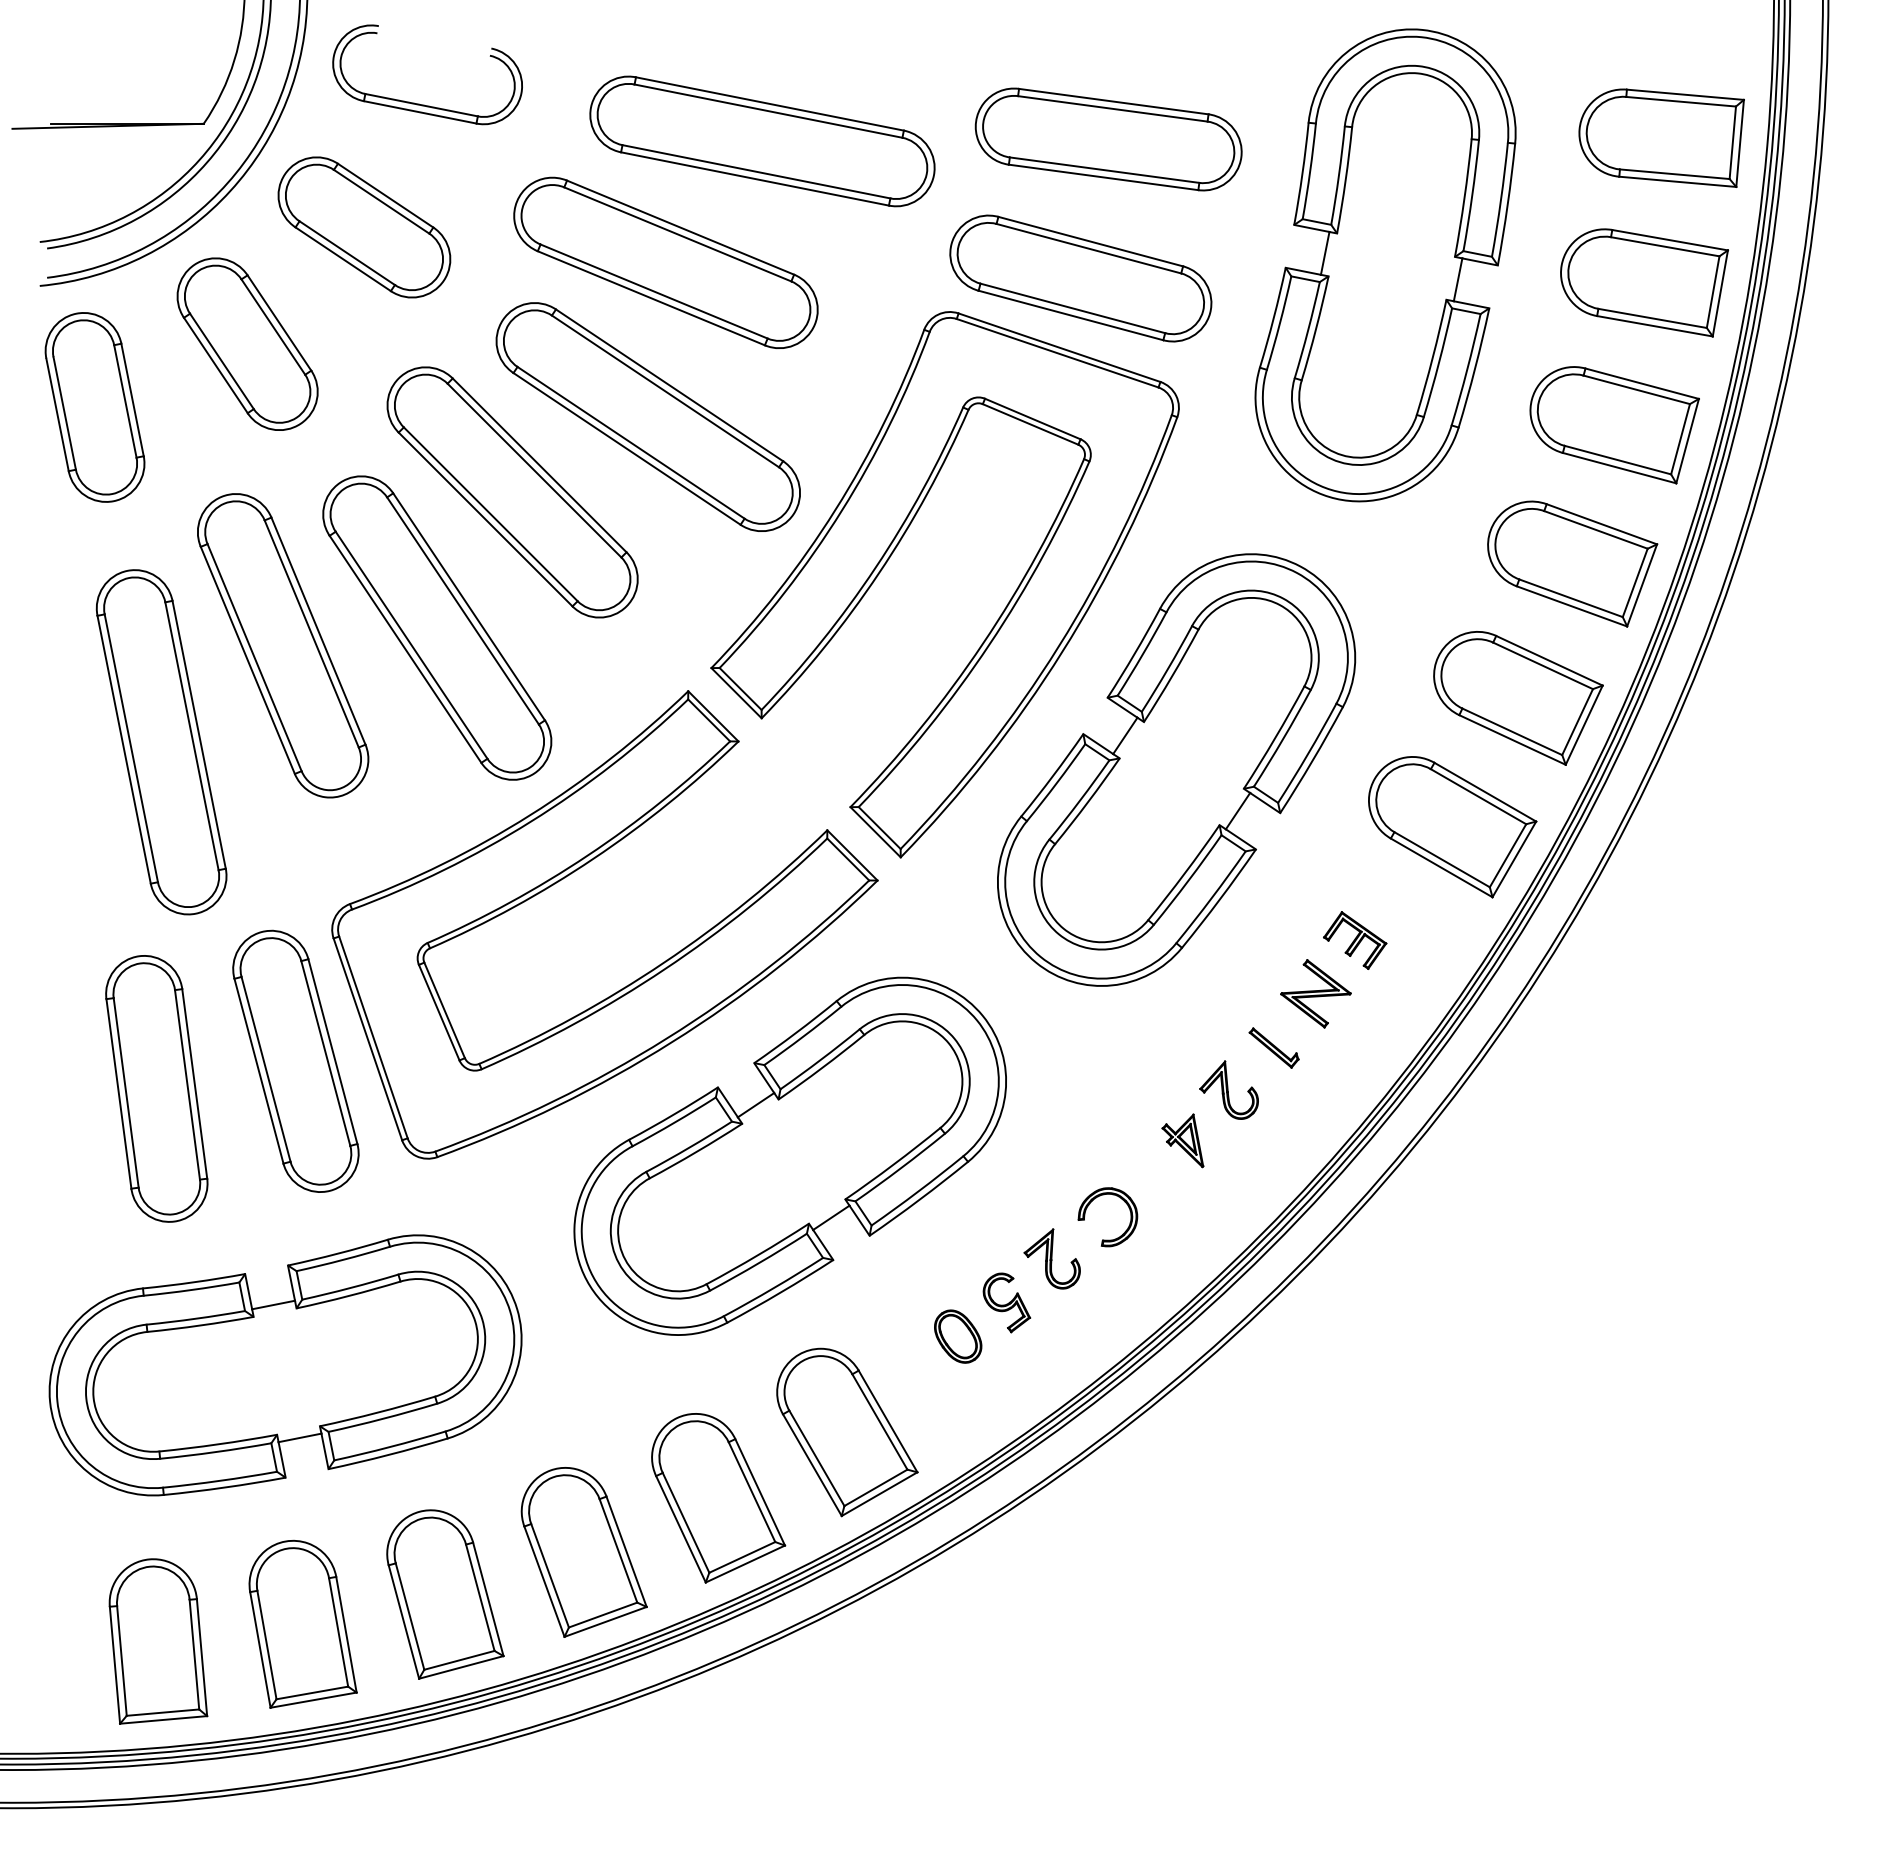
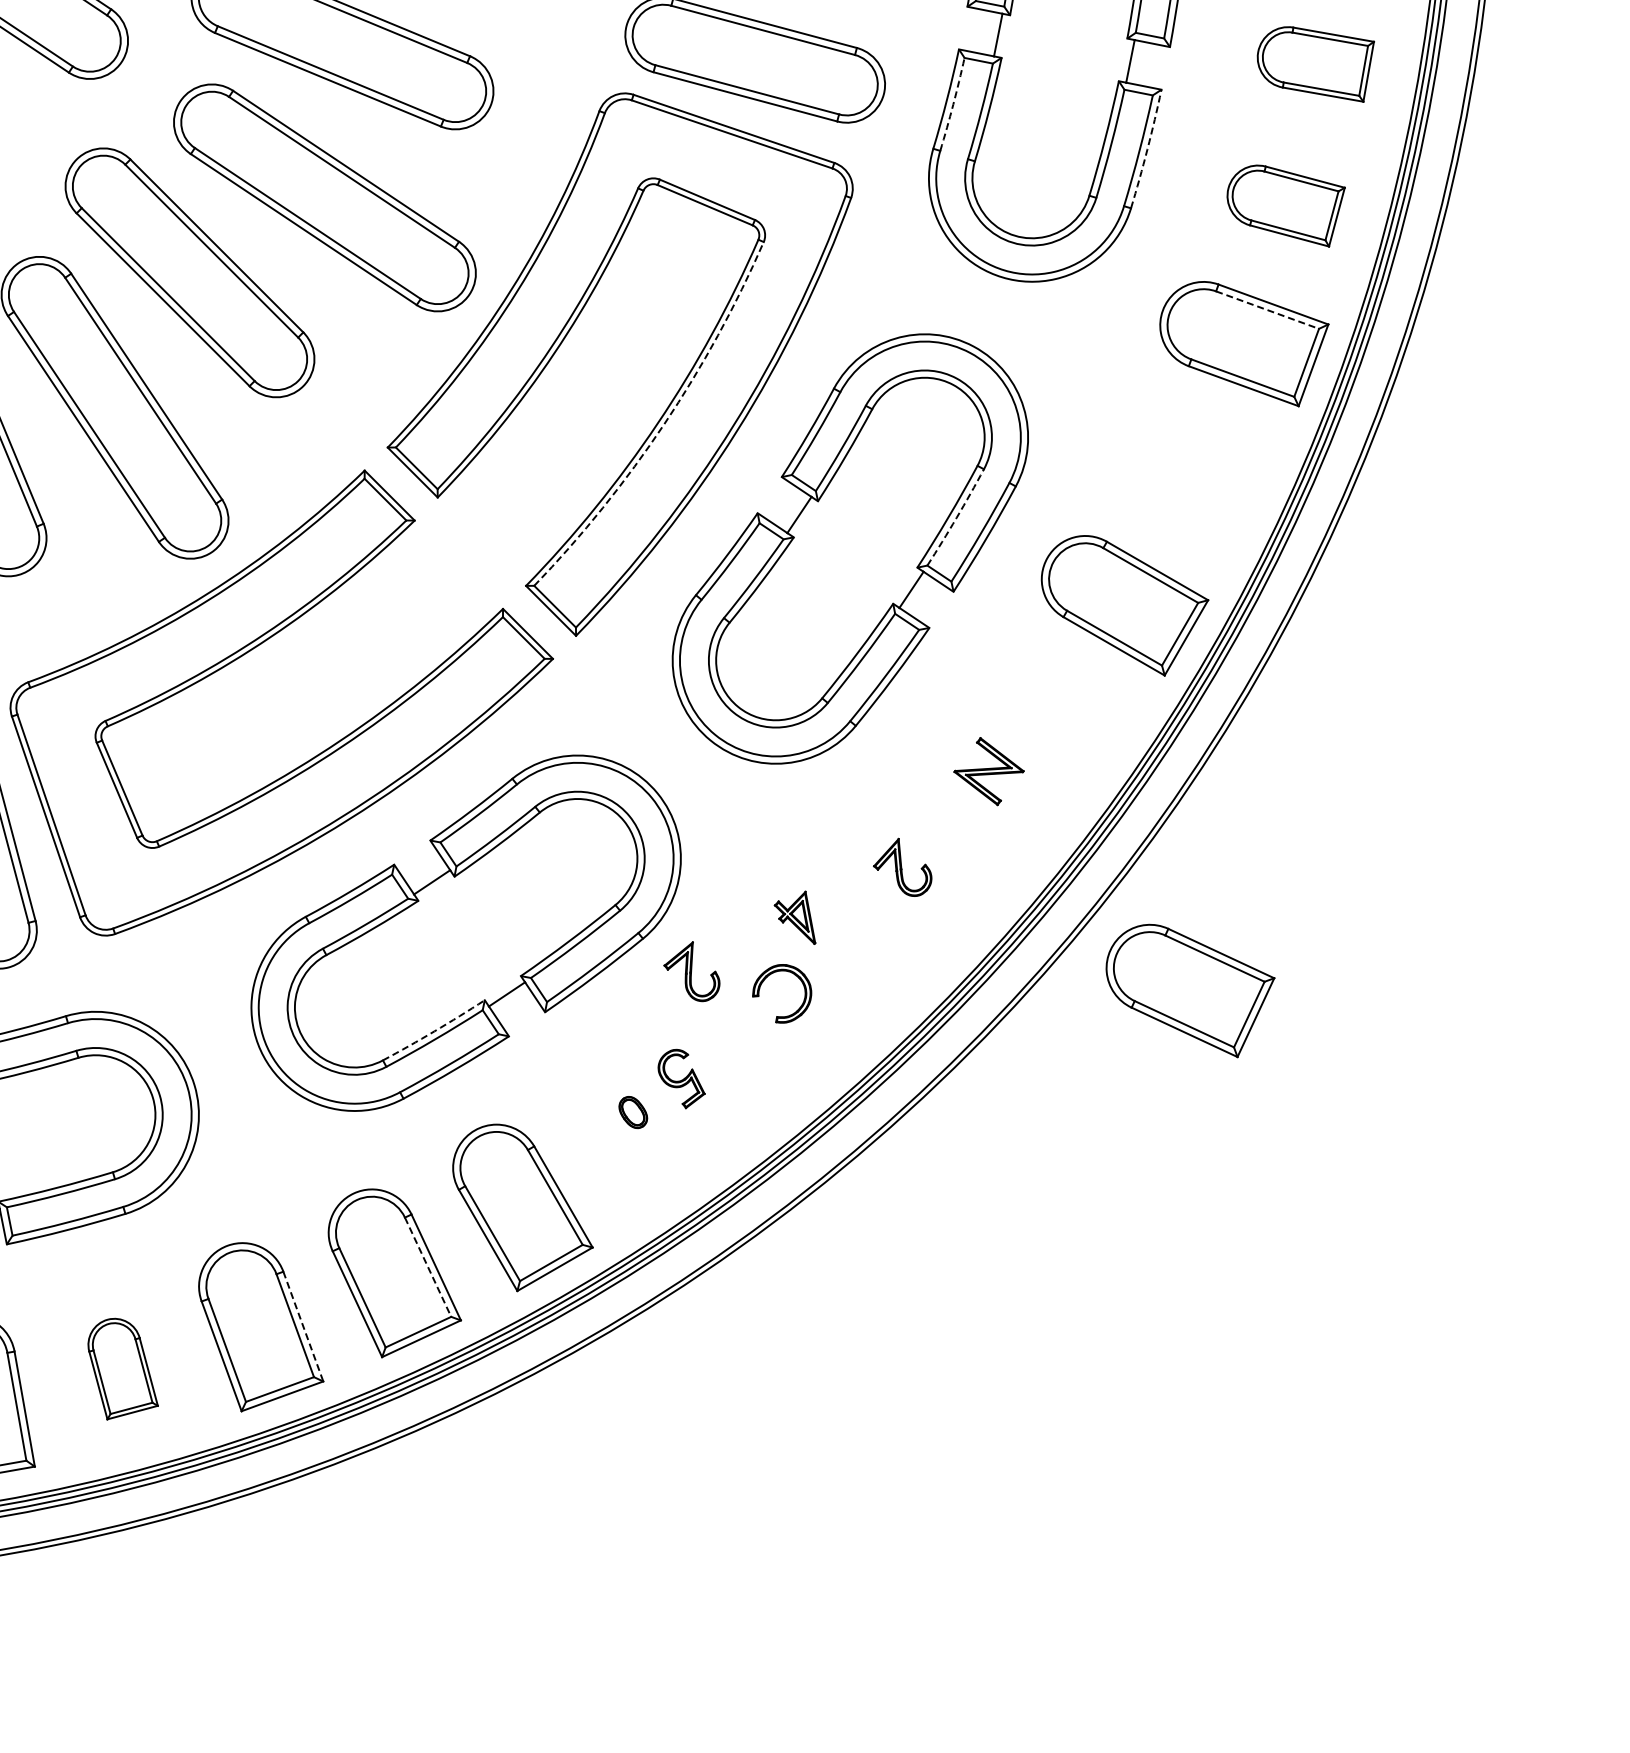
part: (1644, 282) -> (1315, 64), size x0.7
arc: (1279, 323) -> (952, 104), solid -> dashed
arc: (1475, 368) -> (1147, 149), solid -> dashed
part: (1614, 425) -> (1286, 206), size x0.7
line: (1596, 530) -> (1268, 310), solid -> dashed
arc: (989, 644) -> (664, 424), solid -> dashed
part: (1518, 698) -> (1190, 991), moved
arc: (1283, 738) -> (956, 517), solid -> dashed
part: (1355, 940) -> (1028, 718), removed
part: (1273, 1047) -> (946, 824), removed
part: (1182, 1140) -> (794, 917), moved
arc: (758, 1254) -> (434, 1030), solid -> dashed
part: (1051, 1258) -> (691, 971), moved
part: (958, 1336) -> (633, 1112), size x0.6
line: (752, 1492) -> (428, 1267), solid -> dashed
line: (626, 1551) -> (303, 1326), solid -> dashed
part: (445, 1594) -> (123, 1369), size x0.6

